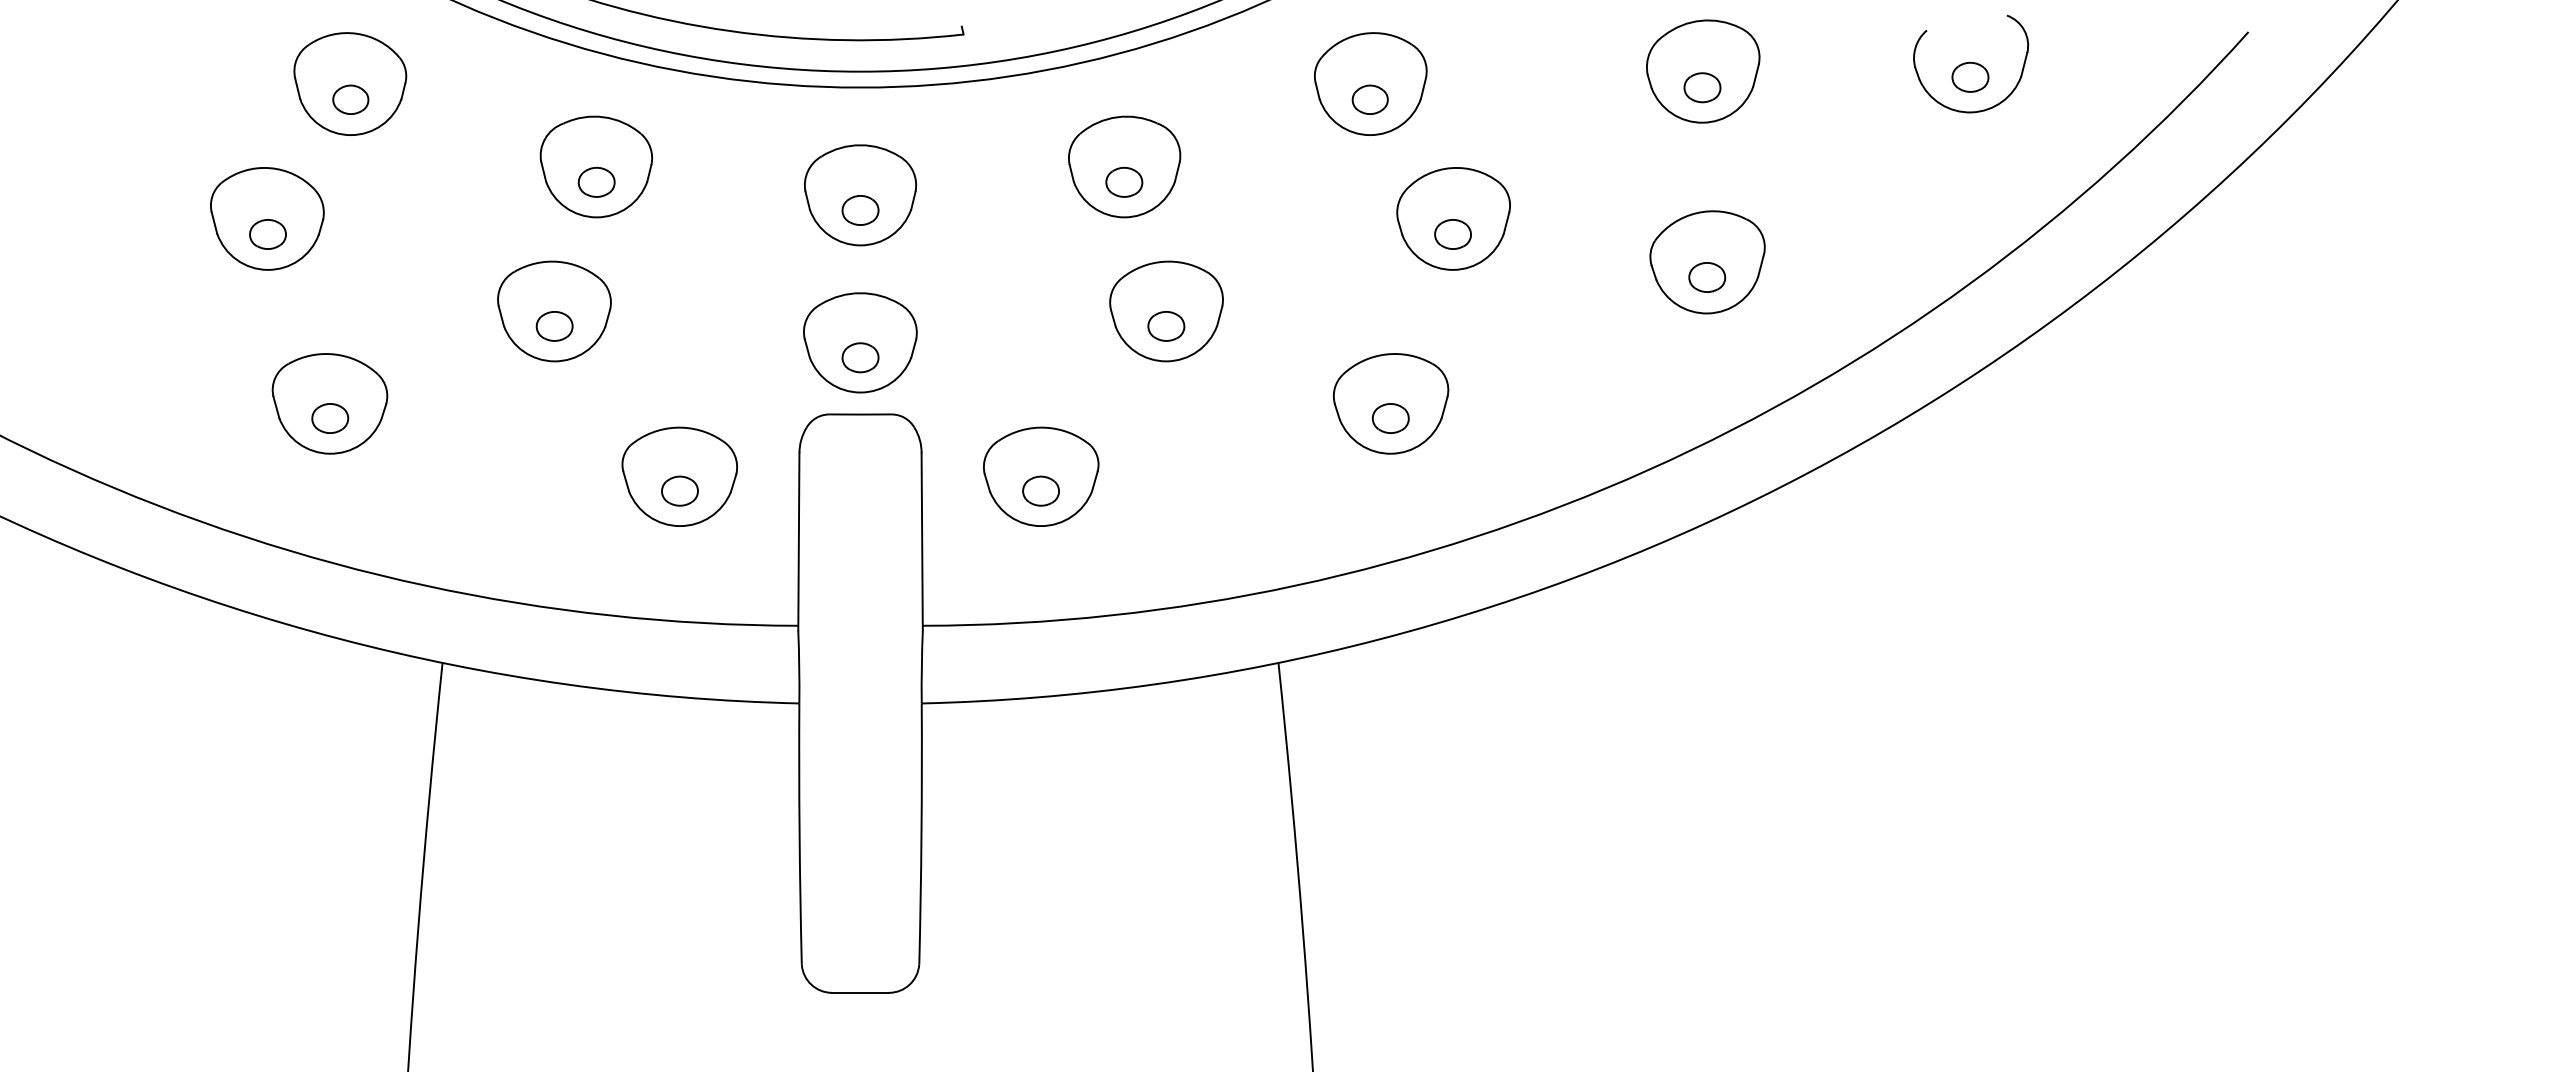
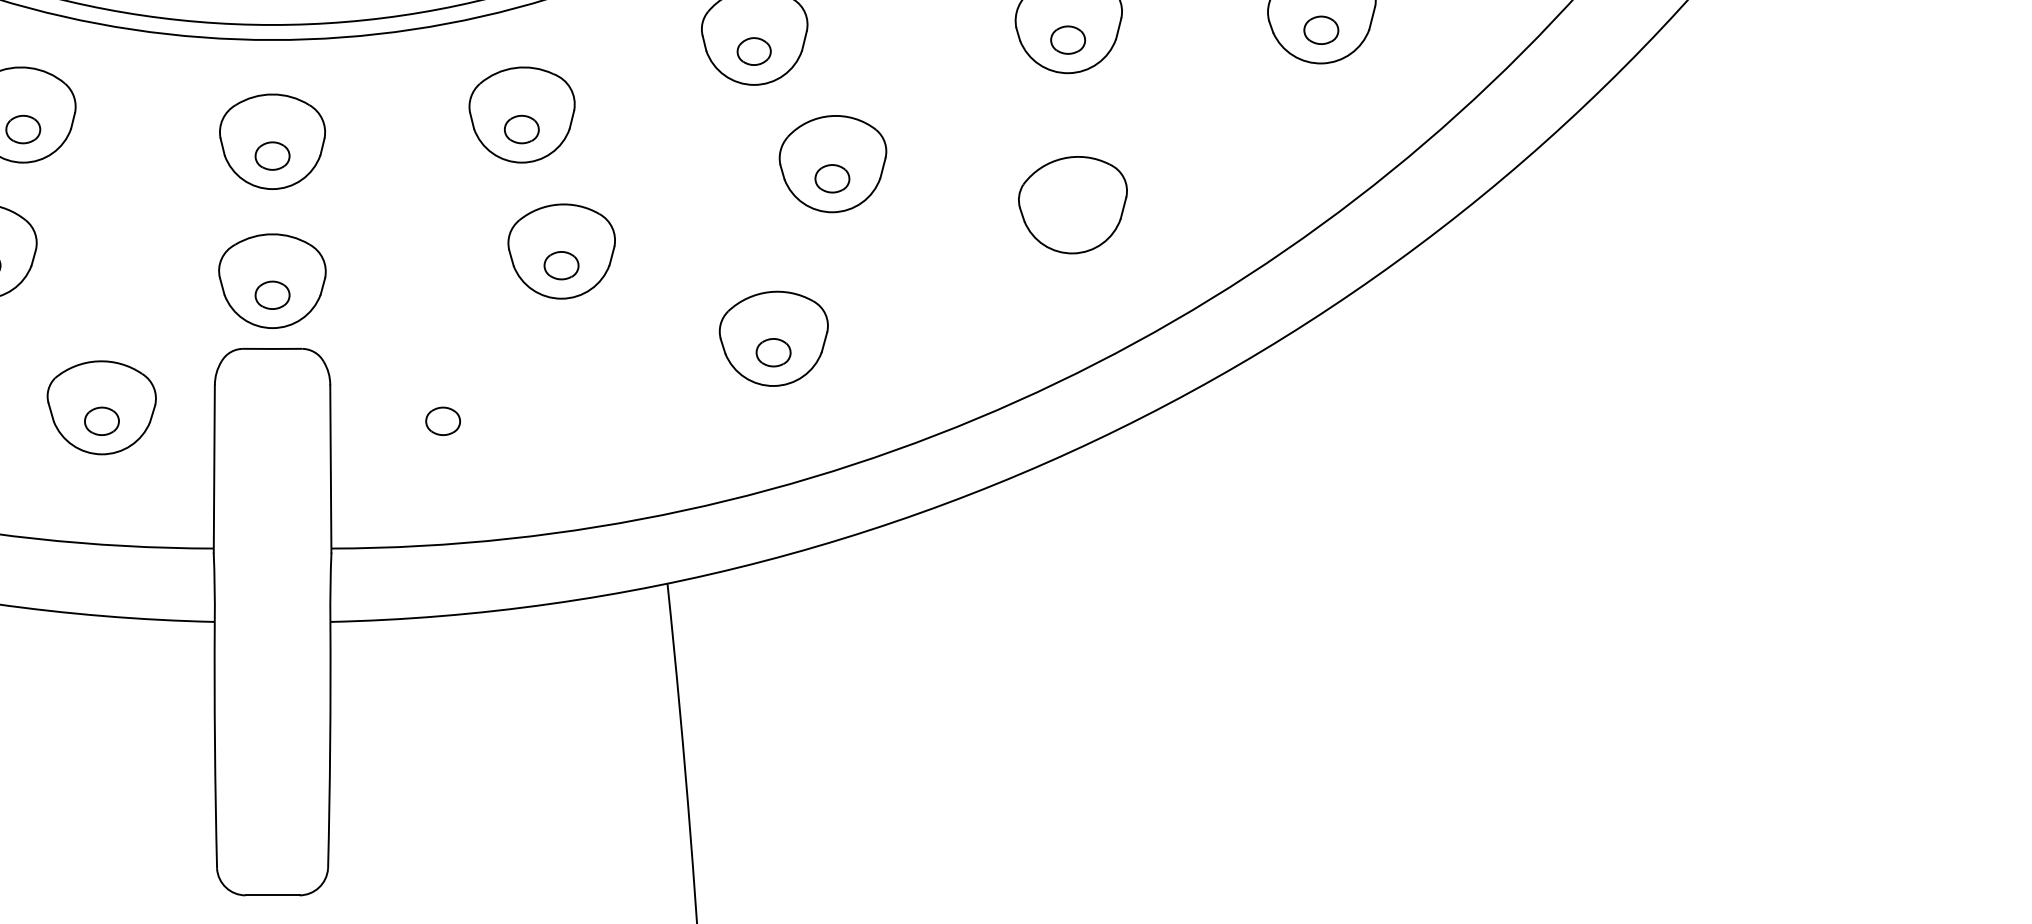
part: (1707, 277) -> (1072, 219), removed
part: (1041, 476) -> (443, 407), removed

